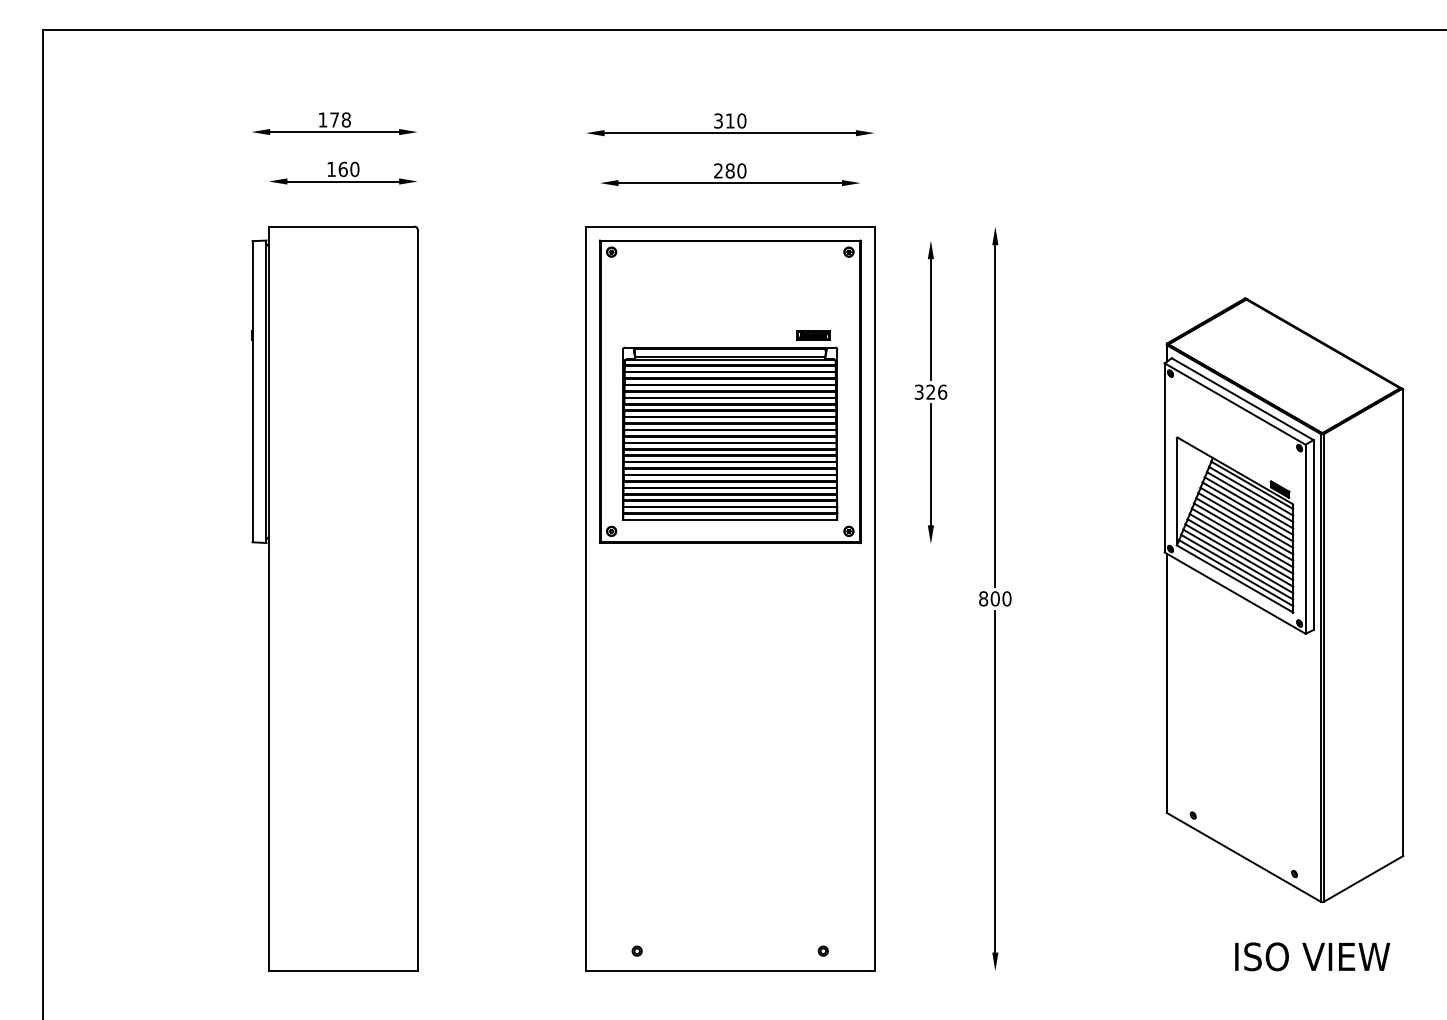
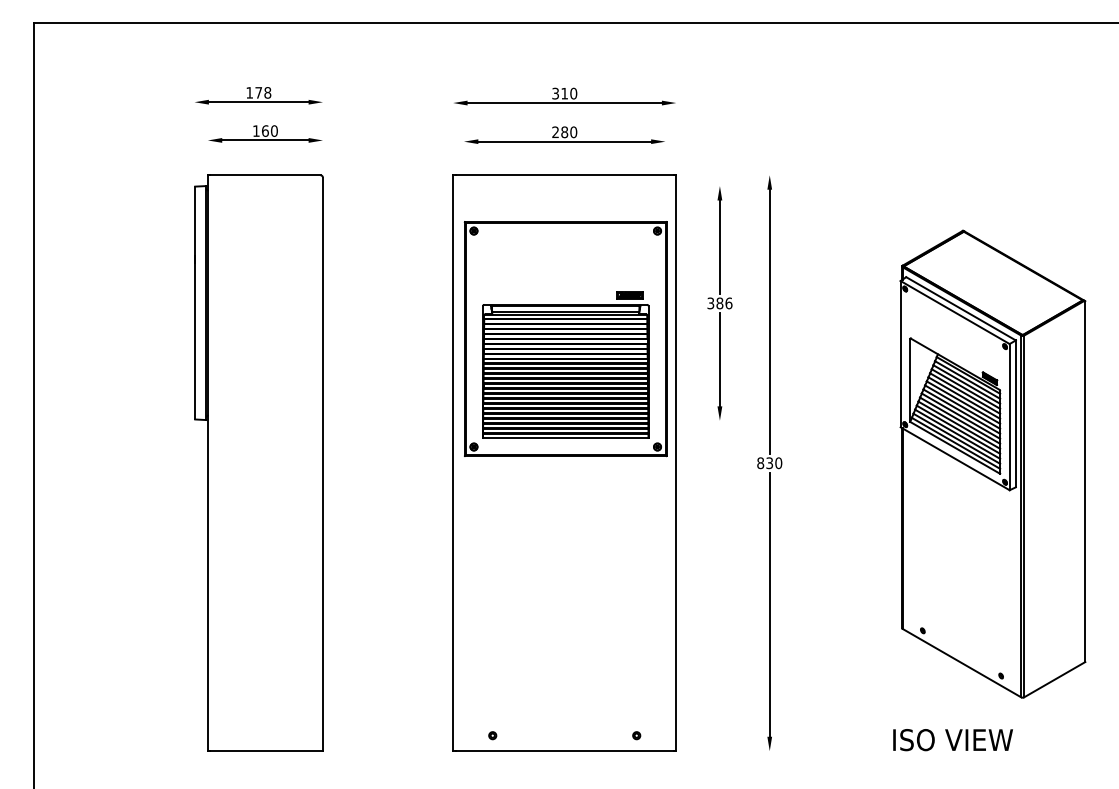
part: (729, 392) -> (565, 339), moved
text: (930, 392) -> (719, 303), 326 -> 386
text: (995, 599) -> (769, 463), 800 -> 830
text: (1311, 957) -> (952, 740), moved

